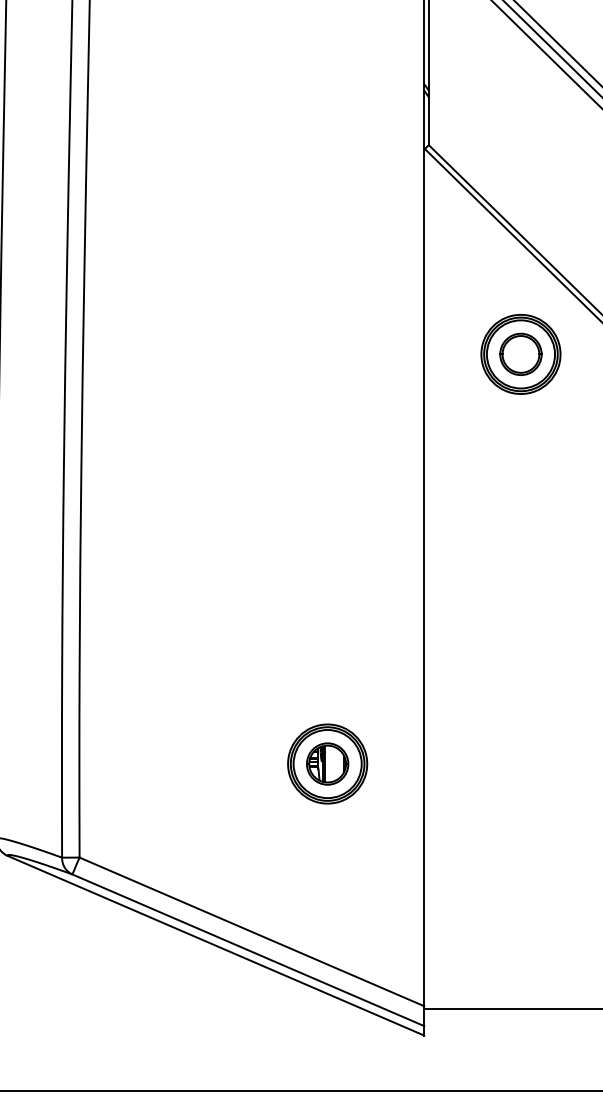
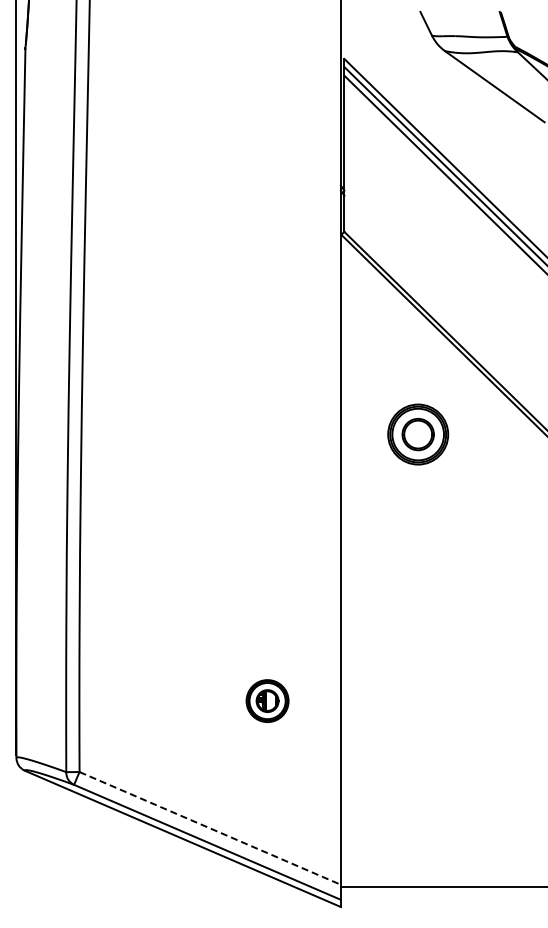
part: (521, 354) -> (418, 434), moved
part: (327, 763) -> (267, 700), size x0.7
line: (252, 932) -> (210, 828), solid -> dashed

